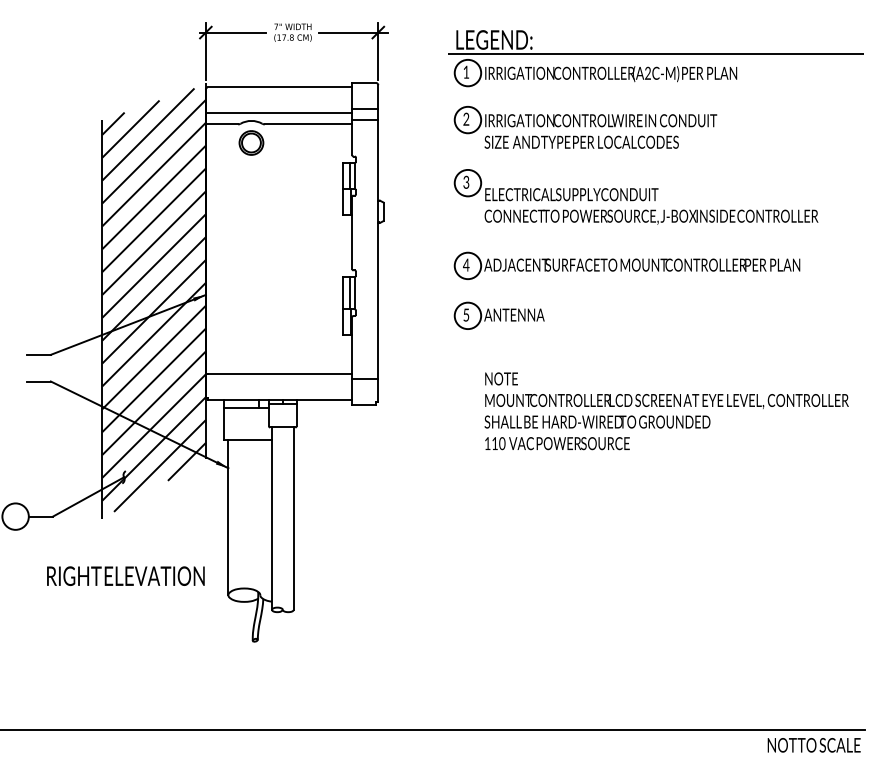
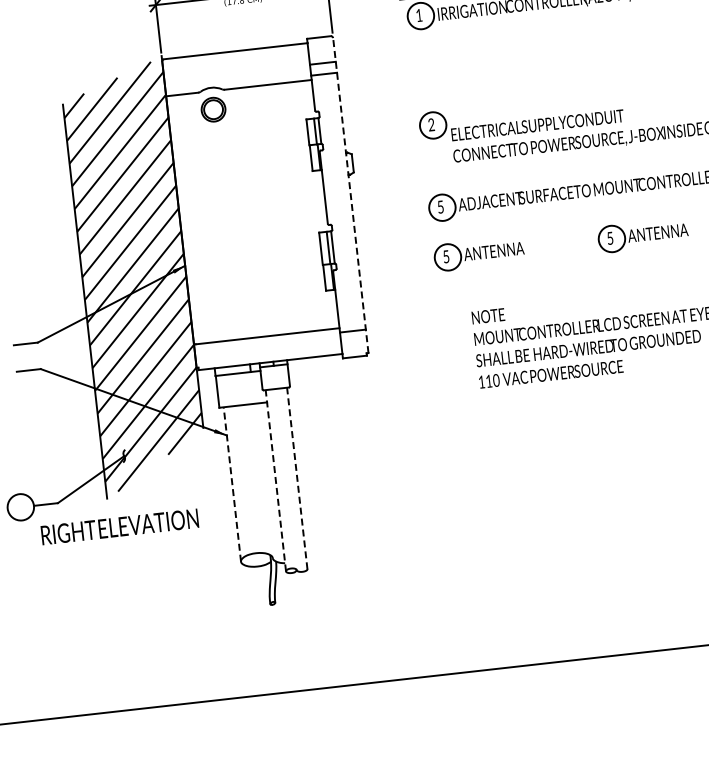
line: (278, 113) -> (237, 77), removed
part: (585, 127) -> (543, 57), removed
text: (466, 184) -> (431, 126), 3 -> 2
line: (378, 243) -> (351, 195), solid -> dashed
text: (466, 264) -> (440, 206), 4 -> 5
part: (663, 315) -> (642, 235), added
line: (228, 517) -> (232, 484), solid -> dashed
line: (272, 518) -> (276, 480), solid -> dashed
line: (293, 518) -> (297, 478), solid -> dashed
text: (125, 575) -> (119, 526), moved

